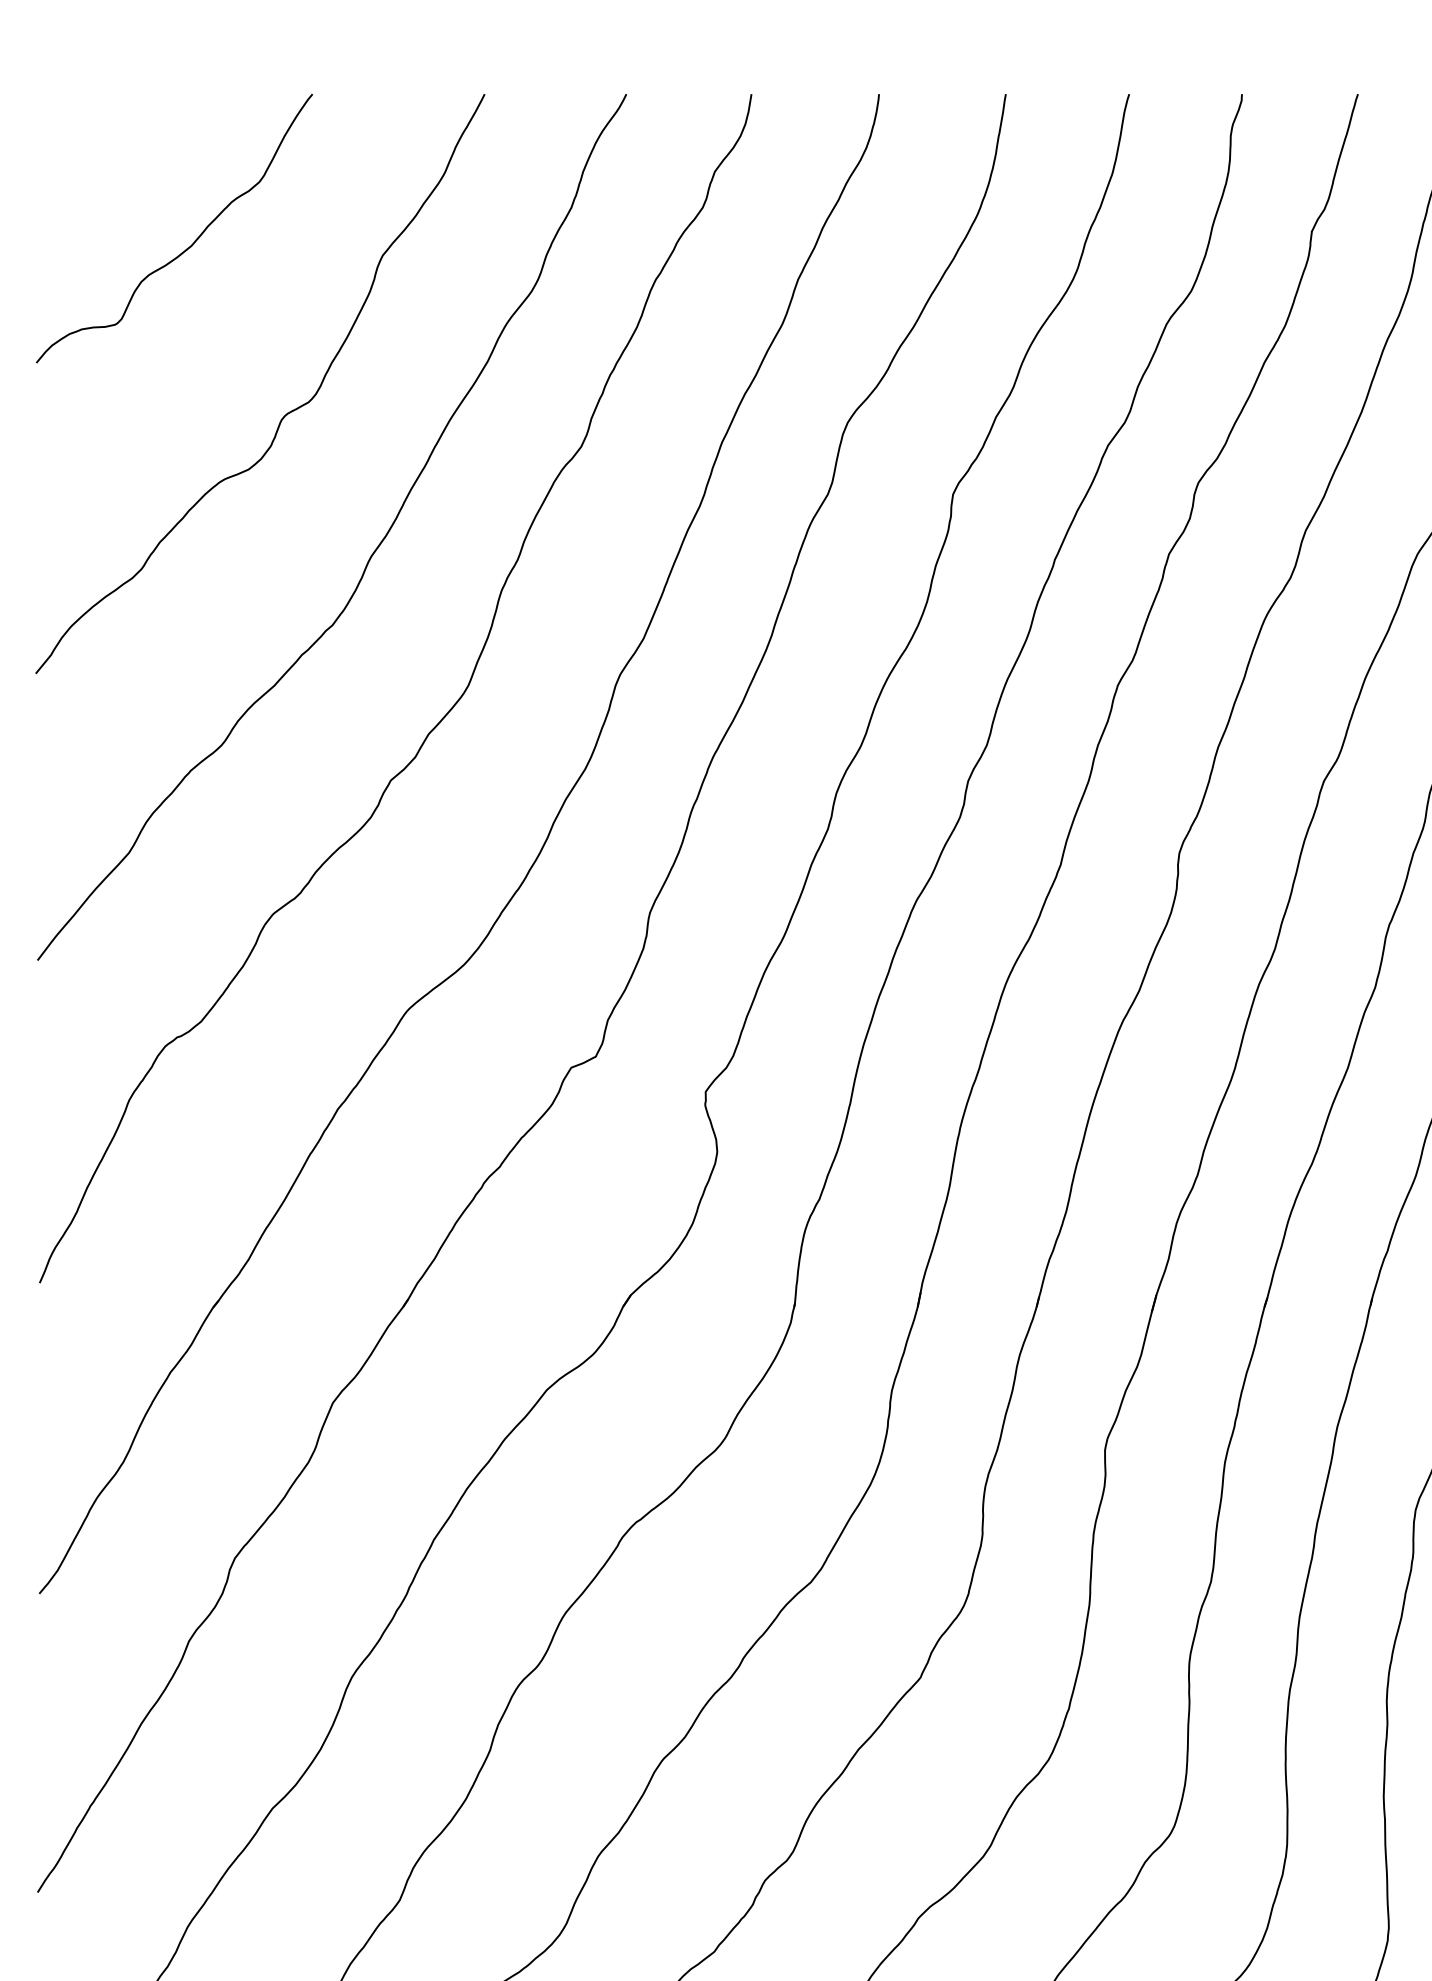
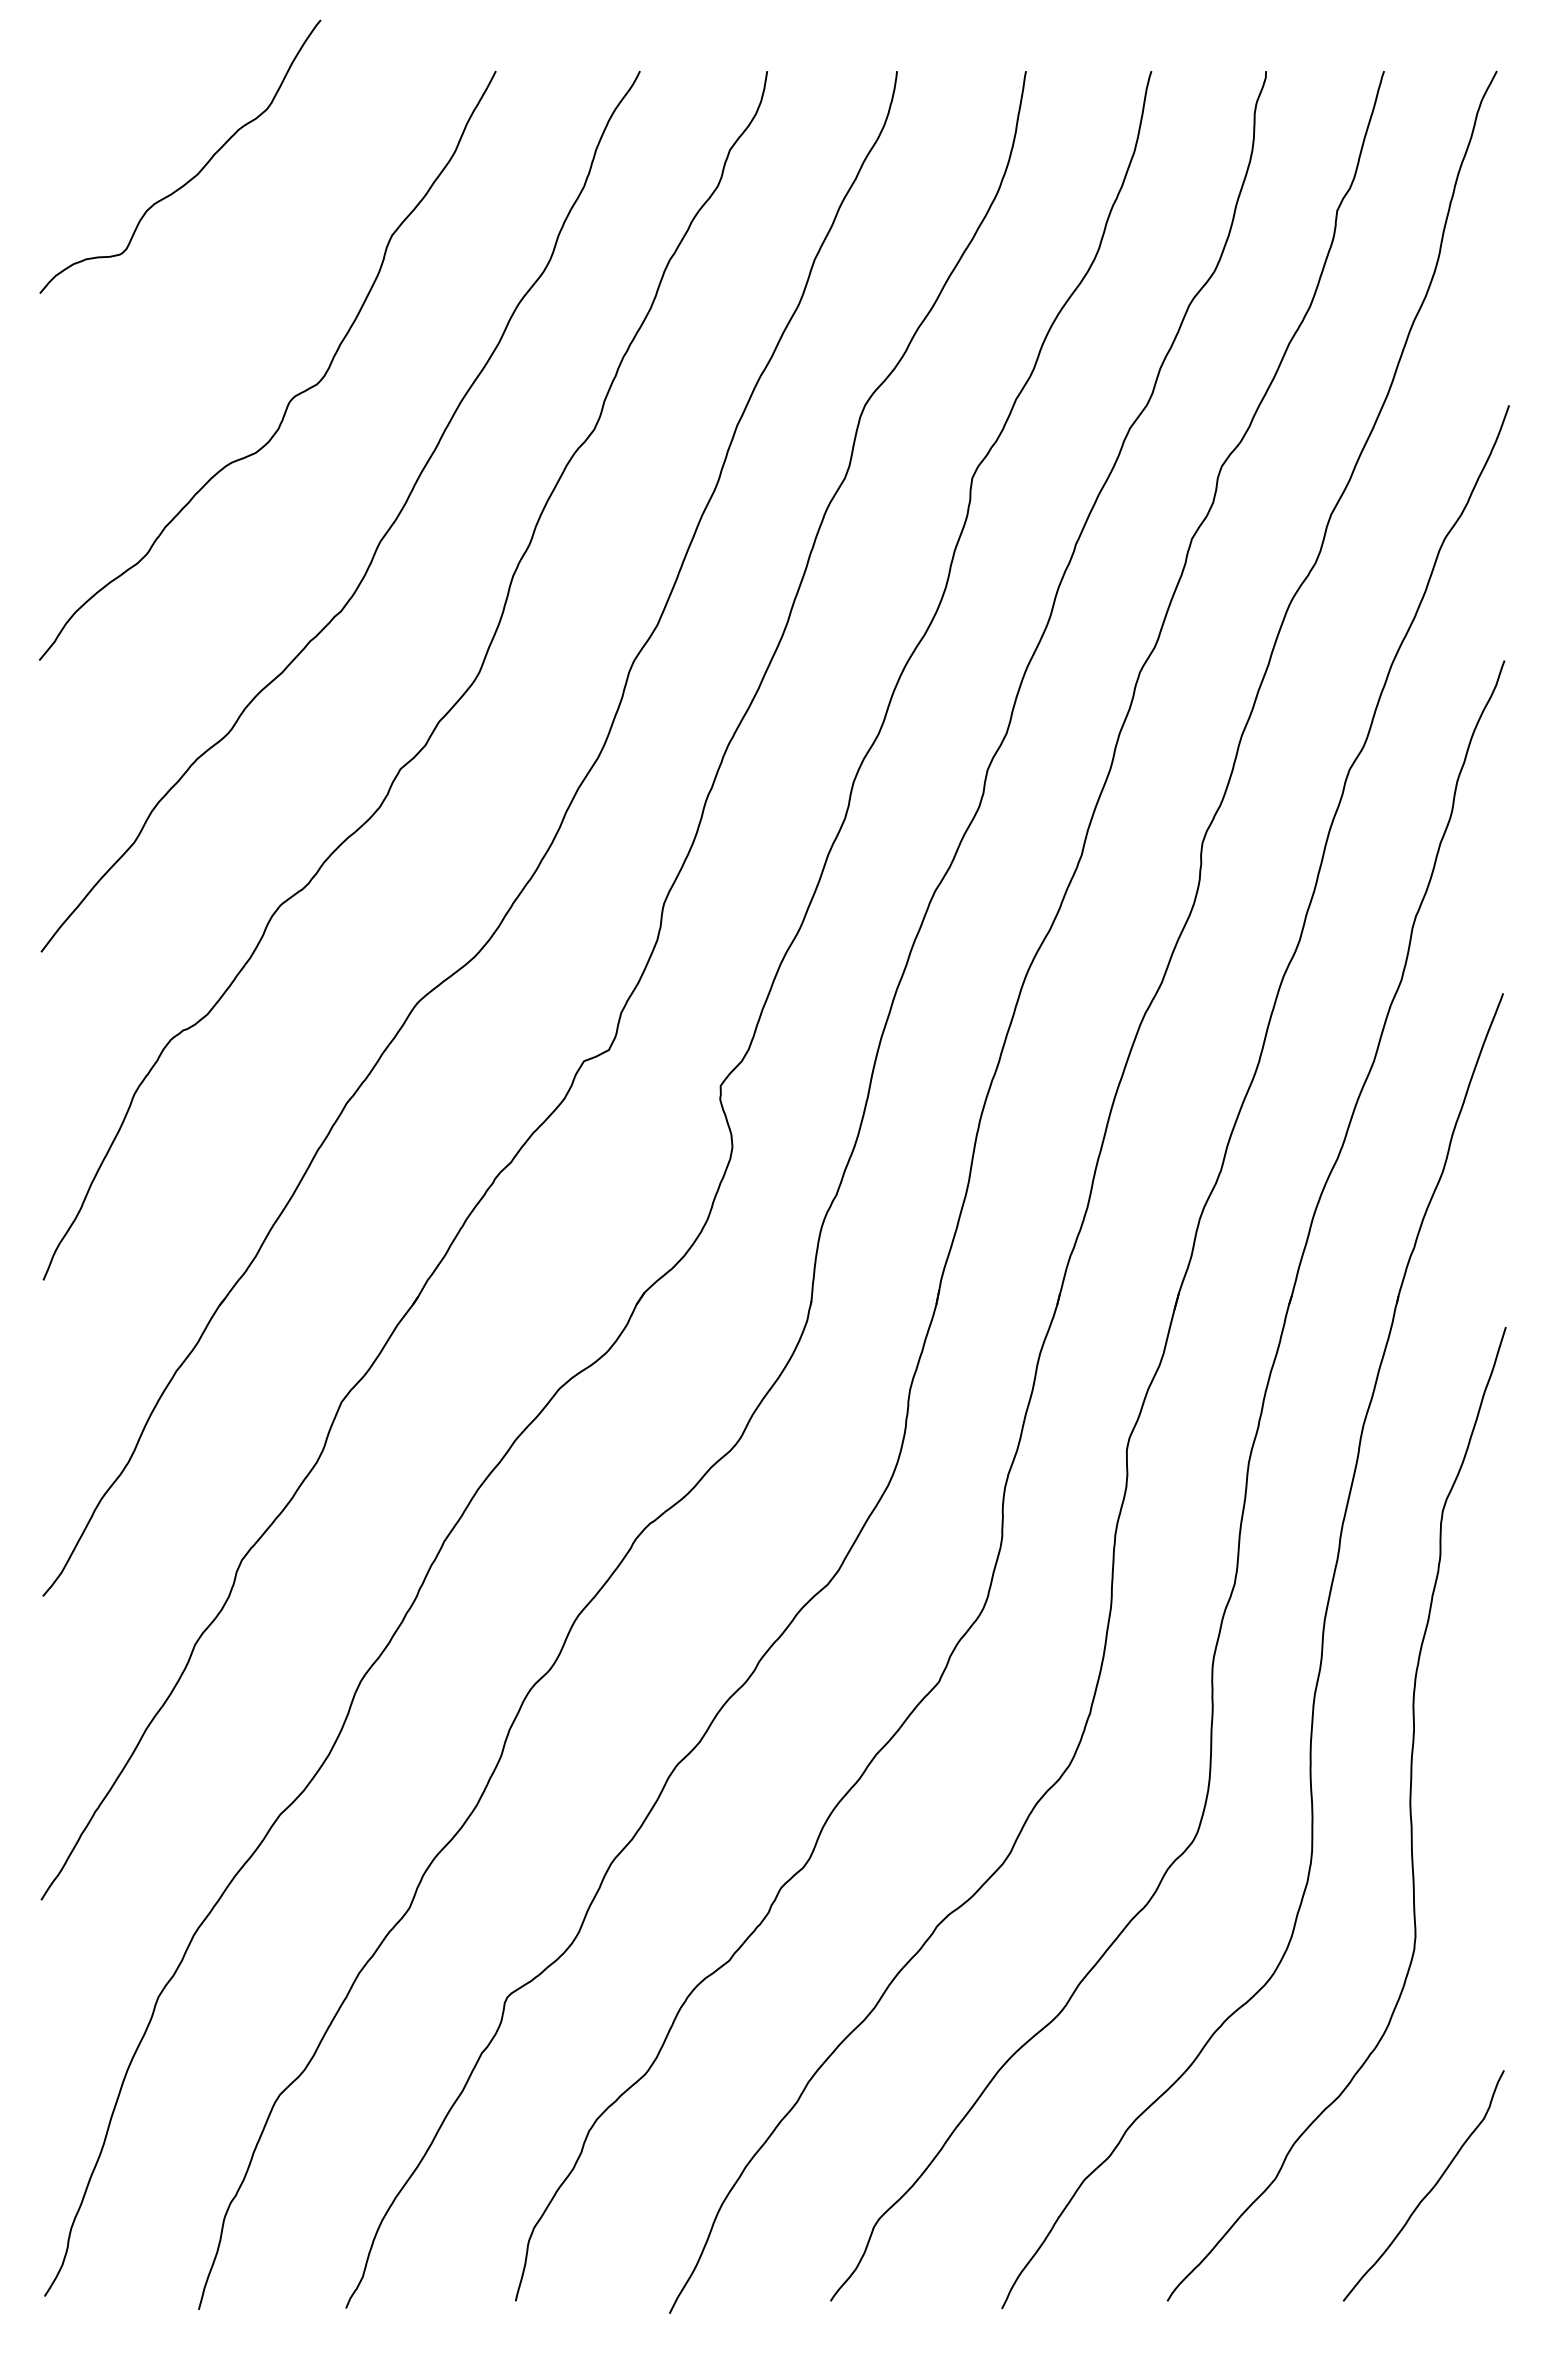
curve: (193, 242) -> (199, 170), moved

